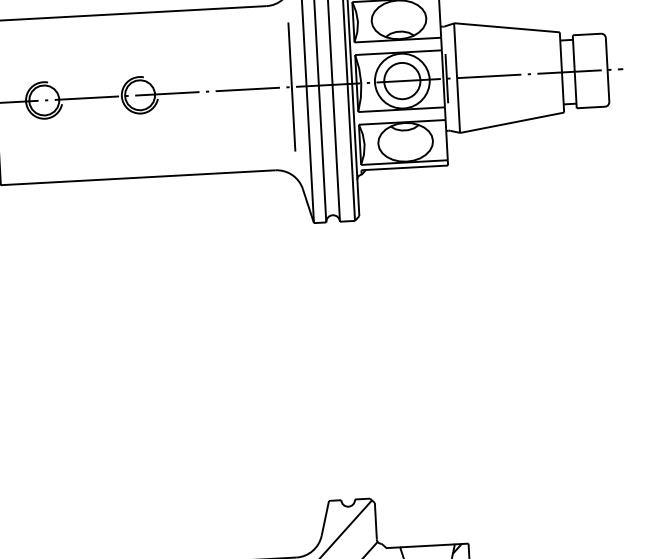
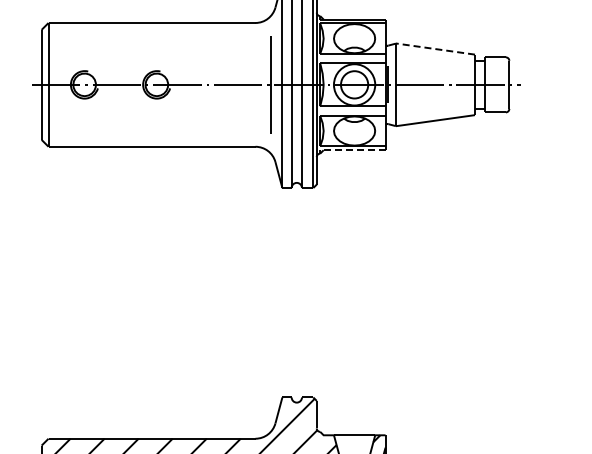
line: (507, 28) -> (435, 49), solid -> dashed
line: (404, 168) -> (352, 150), solid -> dashed

